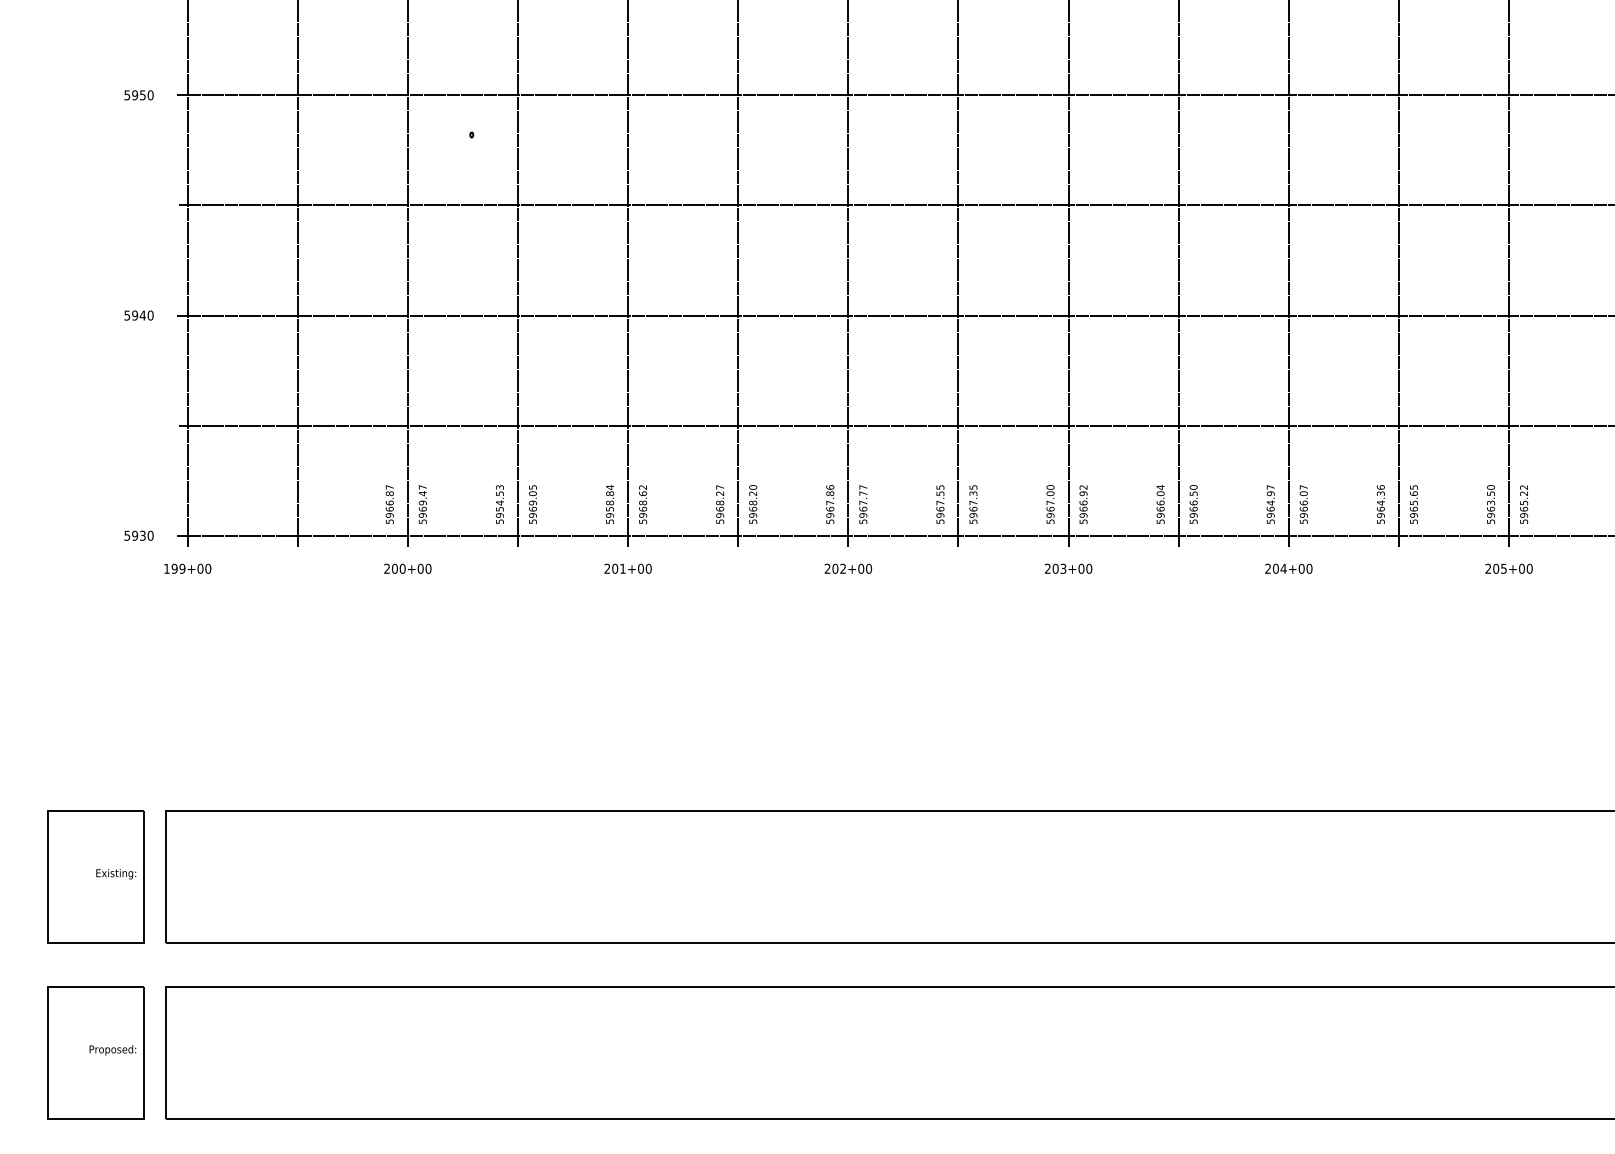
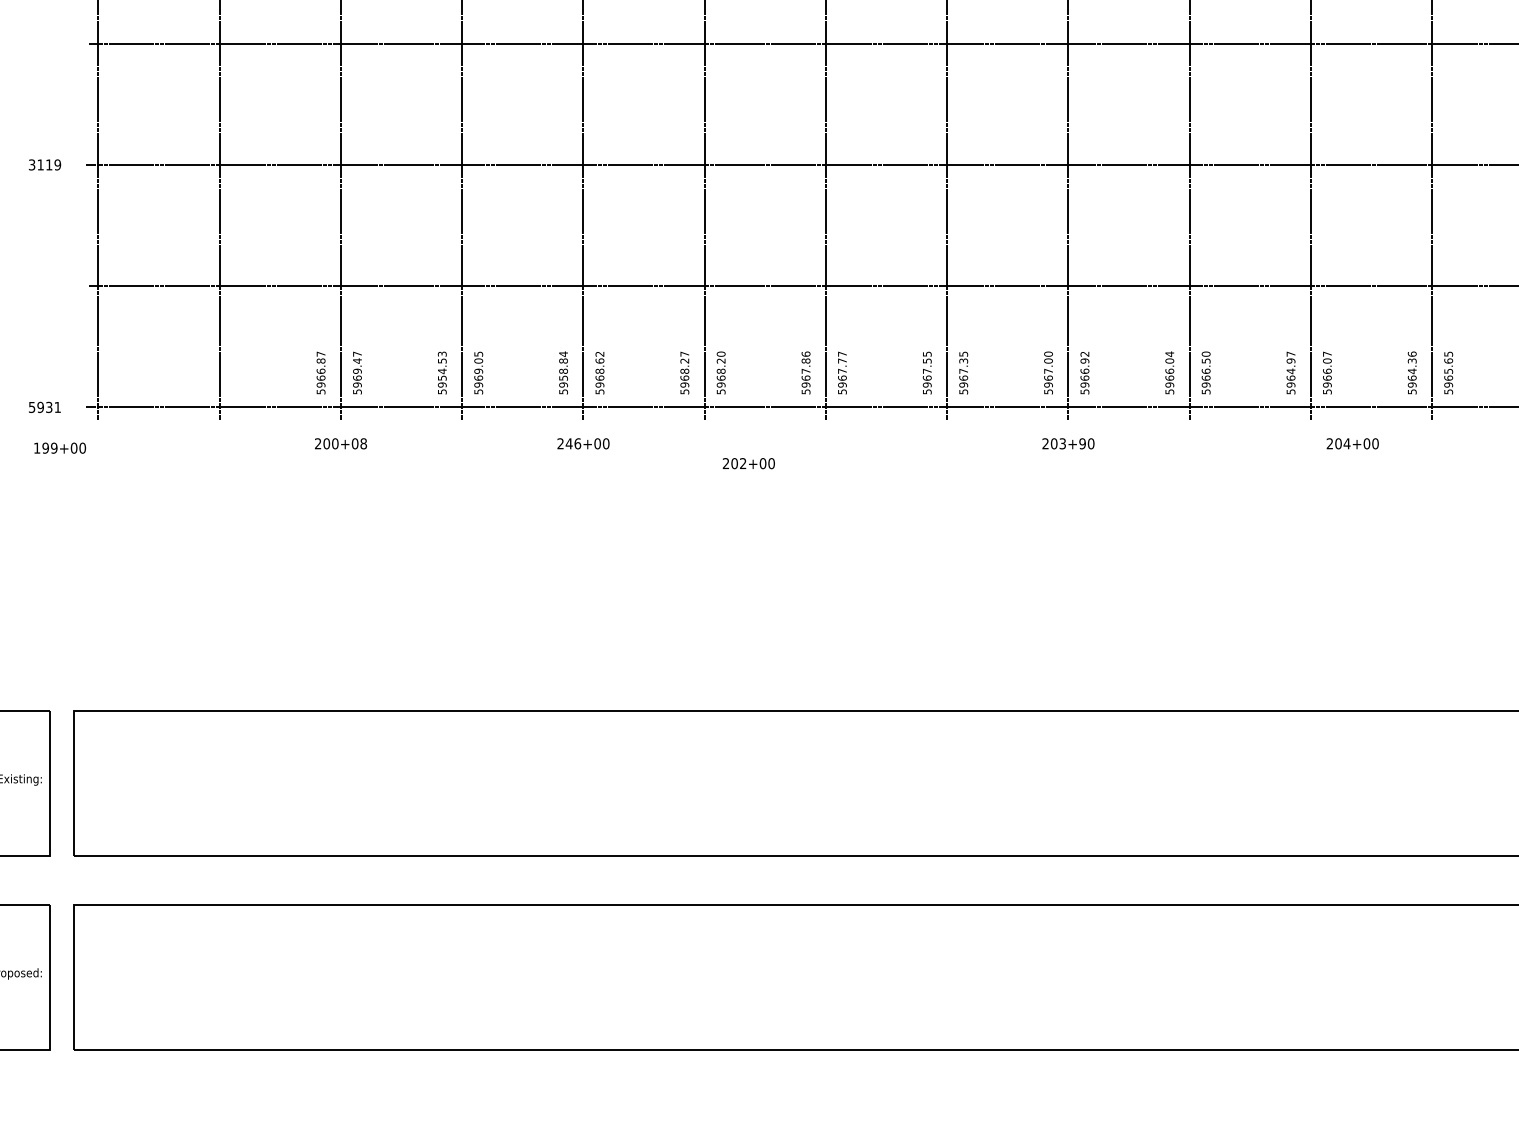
text: (138, 315) -> (44, 164), 5940 -> 3119
text: (150, 535) -> (57, 407), 5930 -> 5931
text: (187, 568) -> (59, 447), moved
text: (428, 568) -> (363, 443), 200+00 -> 200+08
text: (618, 568) -> (572, 443), 201+00 -> 246+00
text: (847, 568) -> (747, 463), moved
text: (1081, 568) -> (1082, 443), 203+00 -> 203+90
text: (1288, 568) -> (1352, 443), moved

